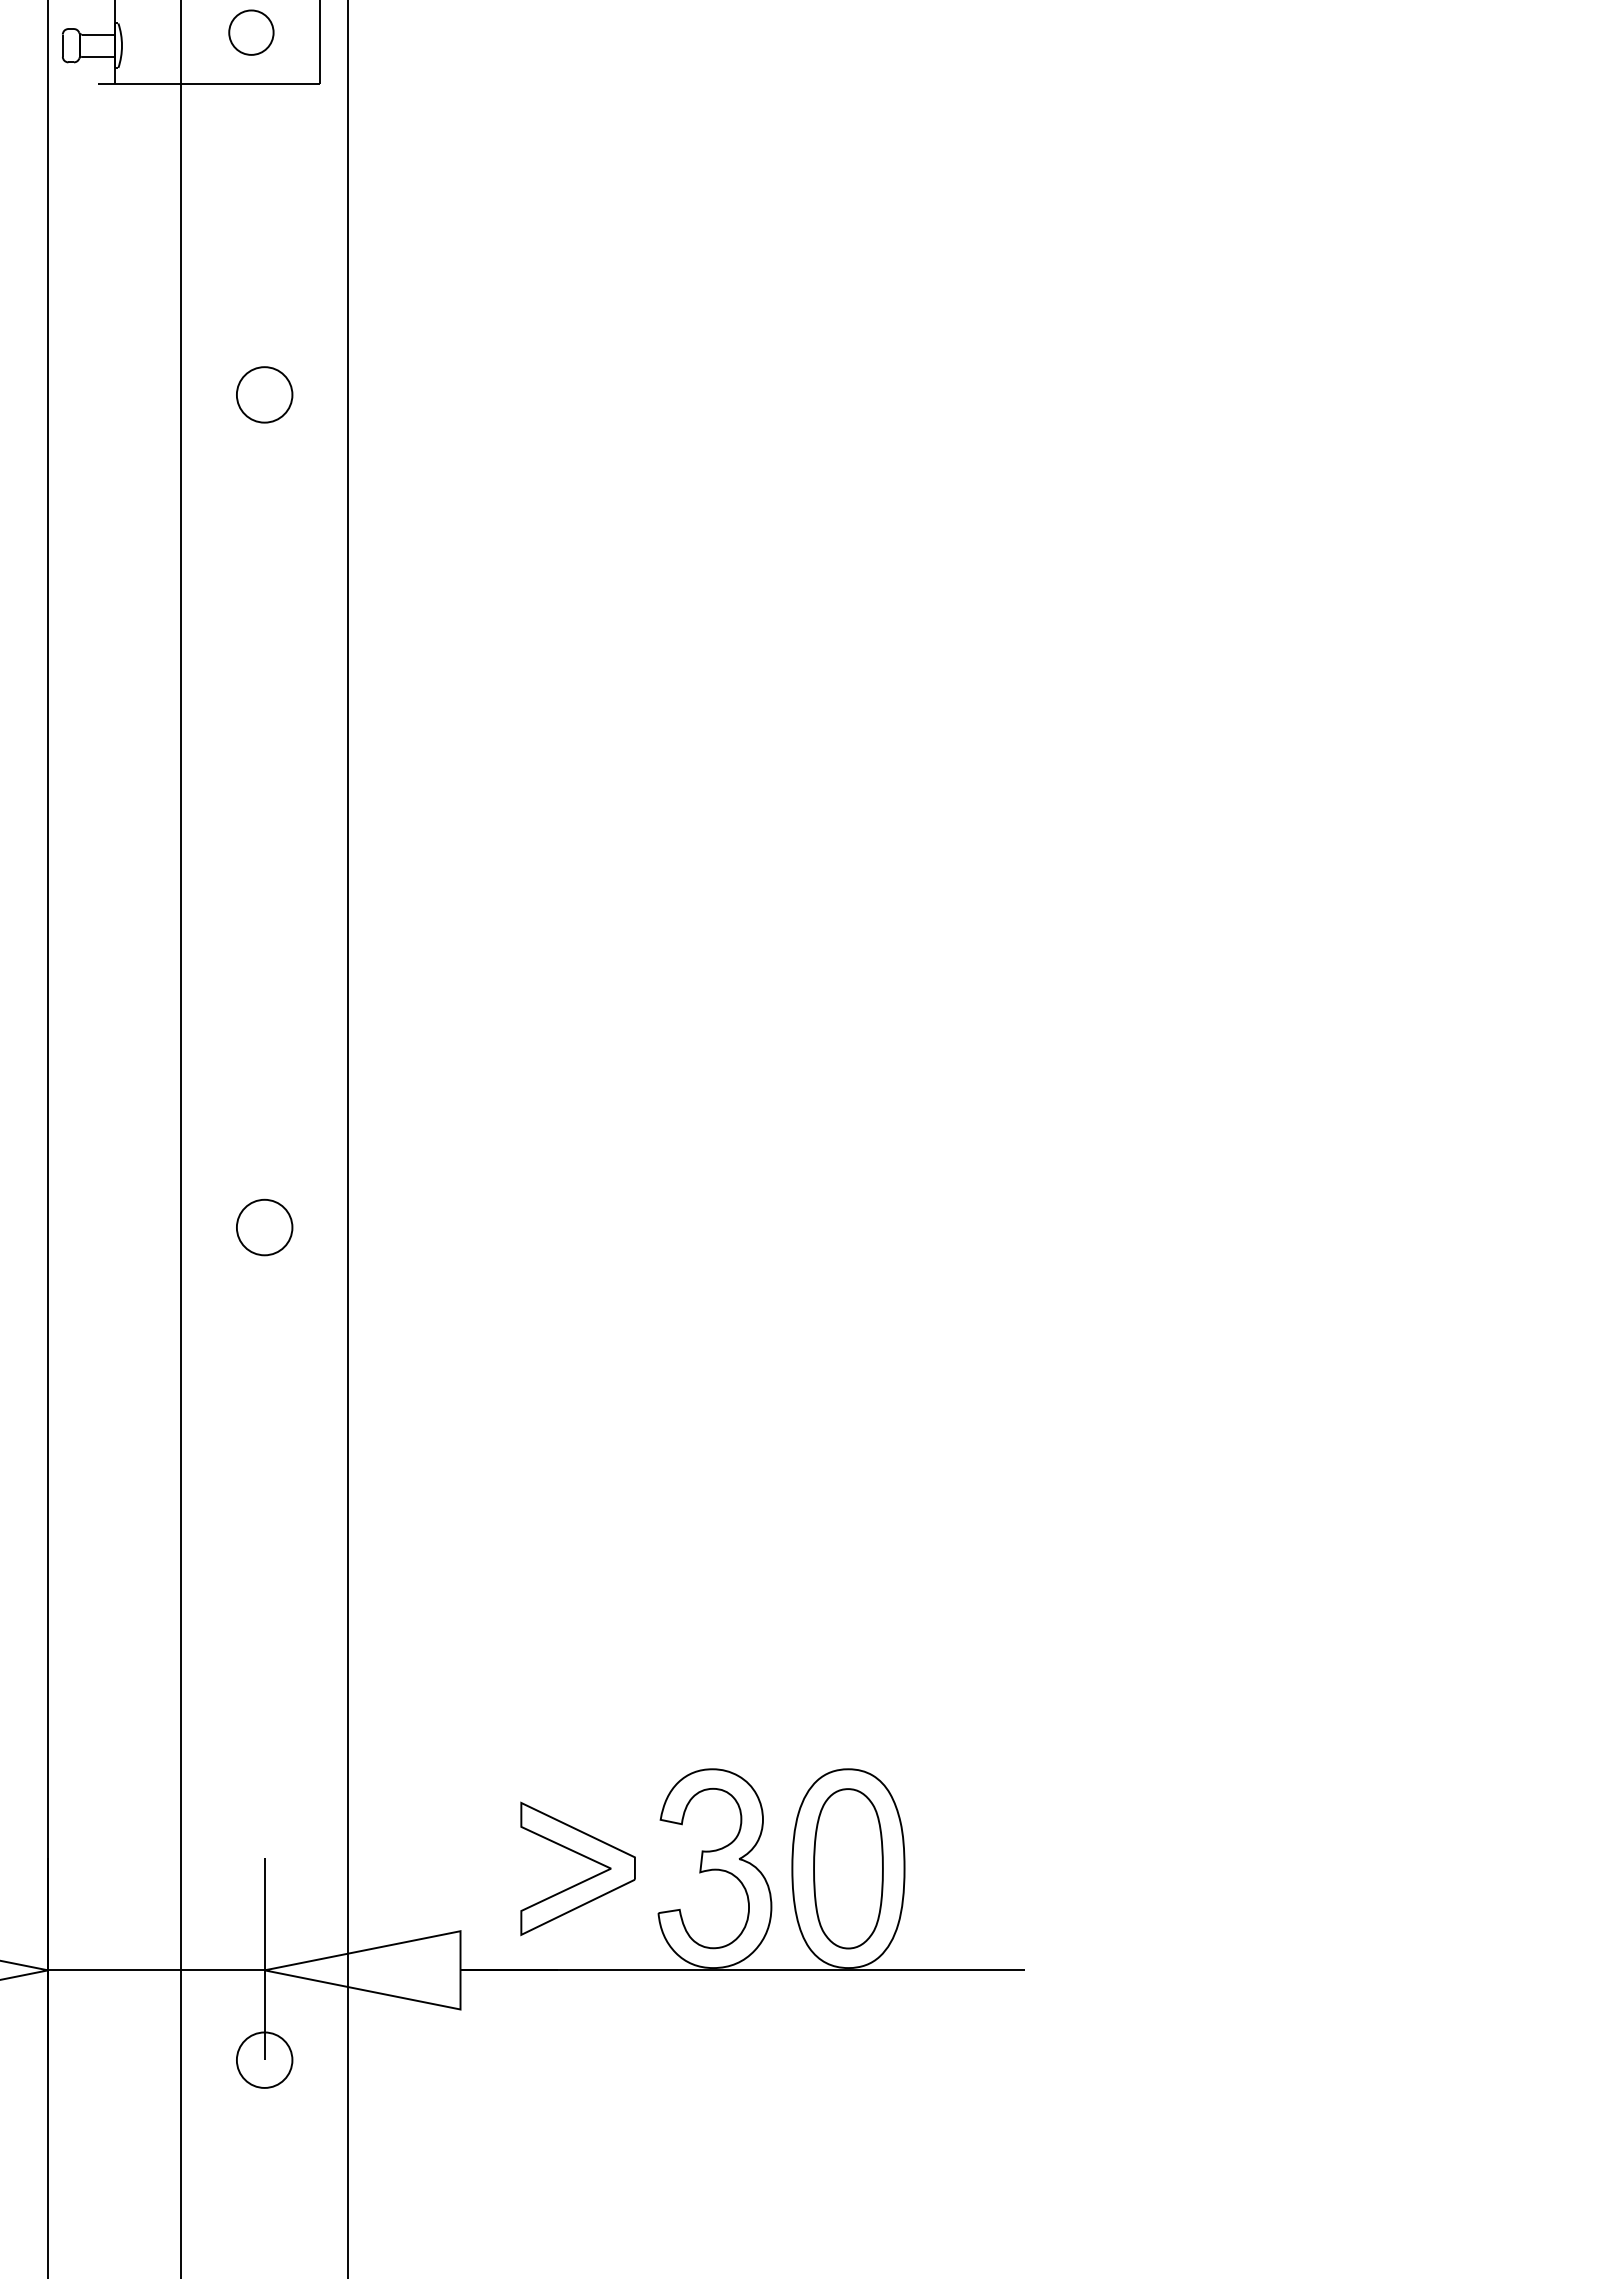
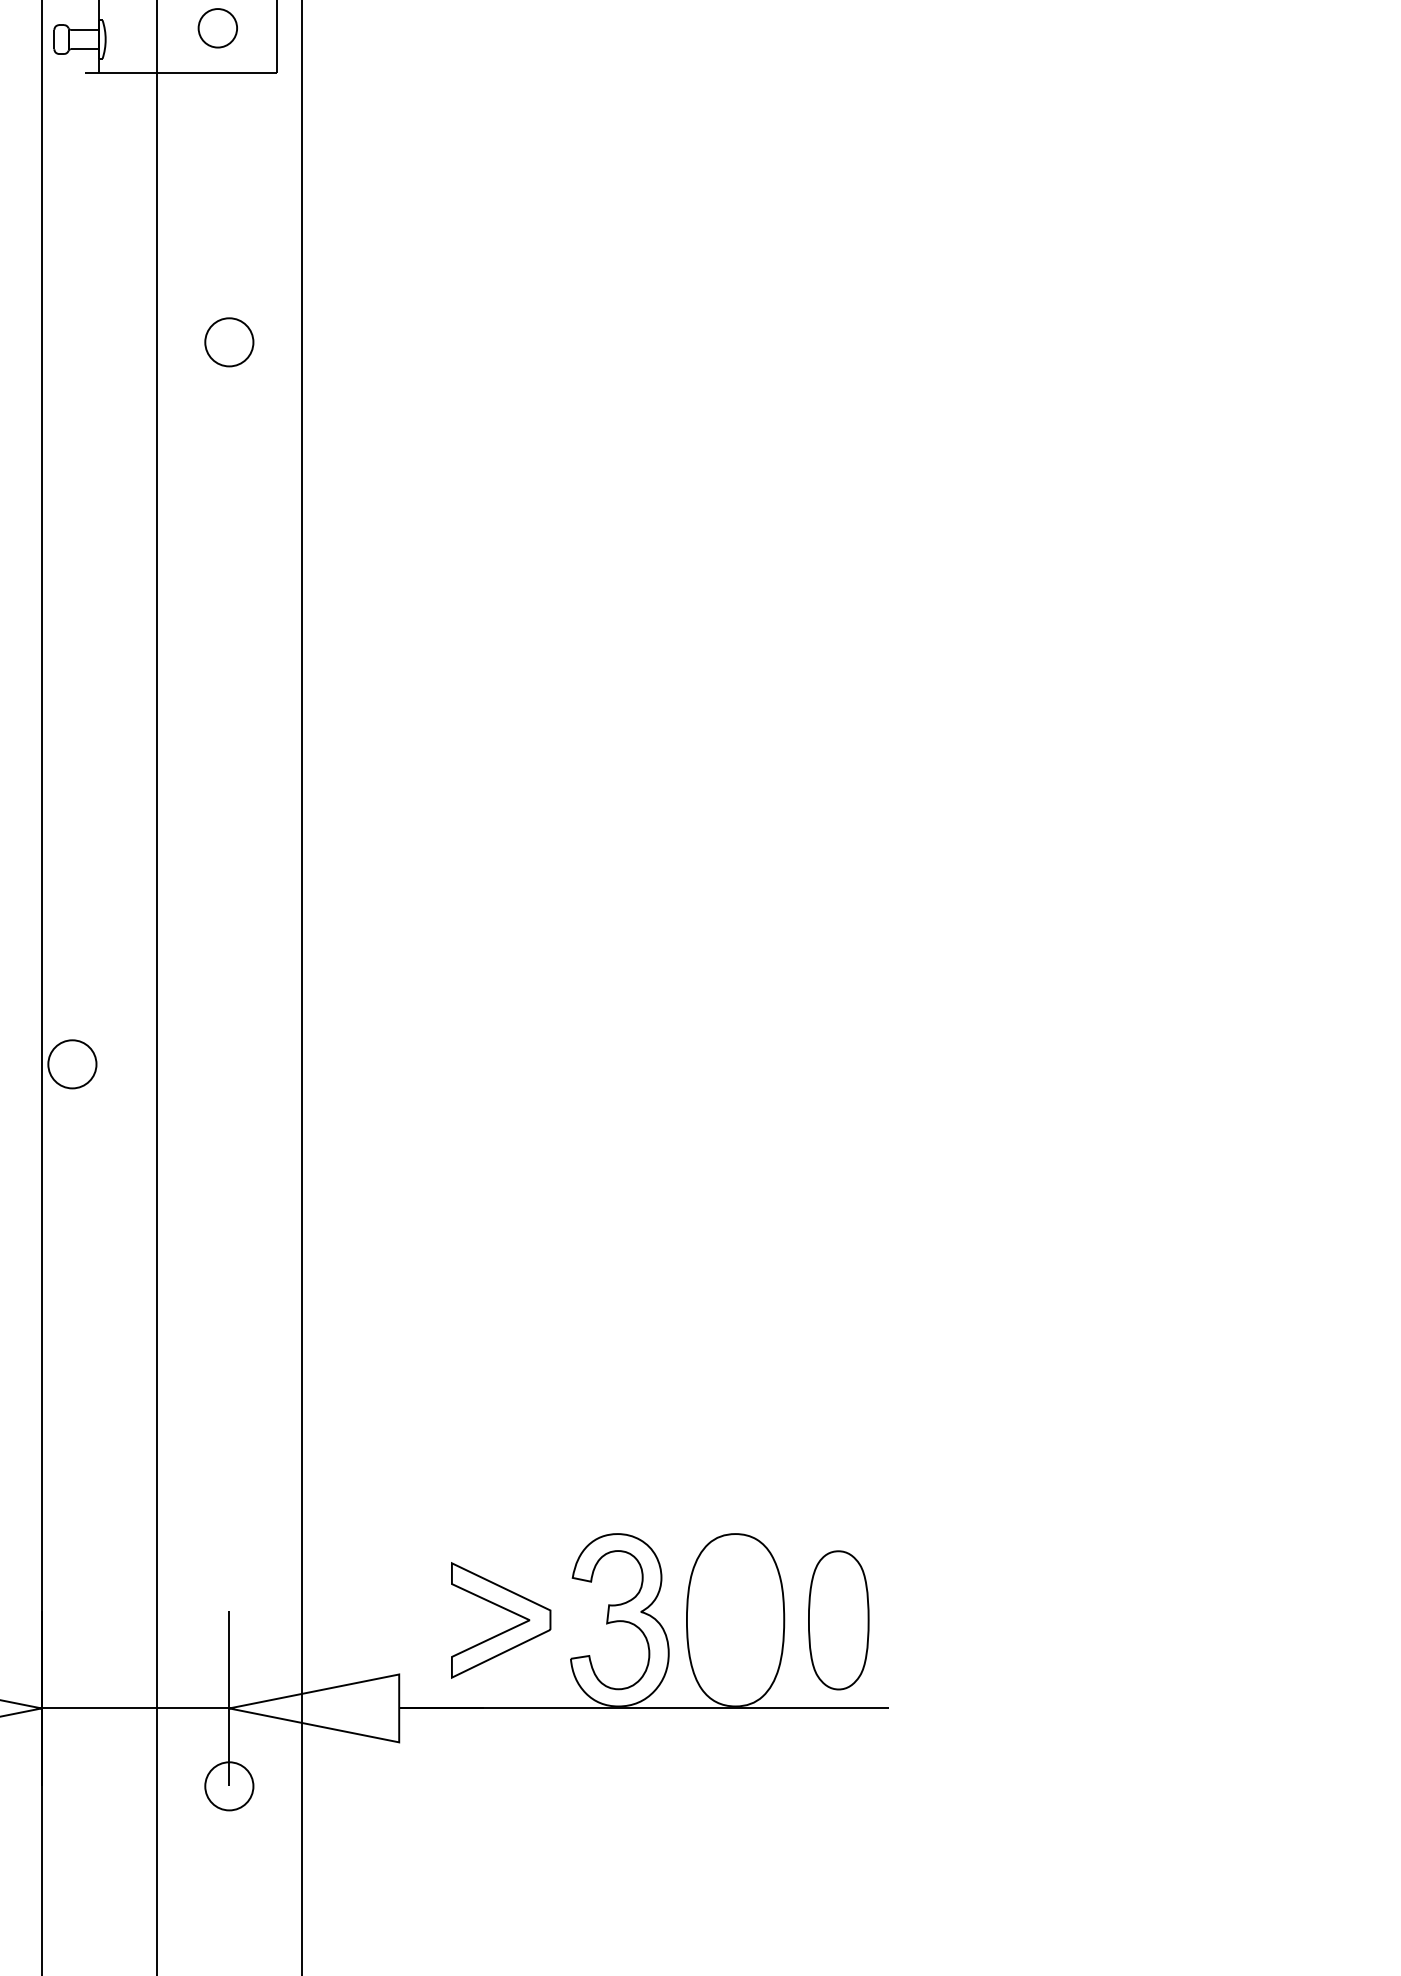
part: (264, 1227) -> (72, 1064), moved
part: (848, 1868) -> (838, 1620), moved

